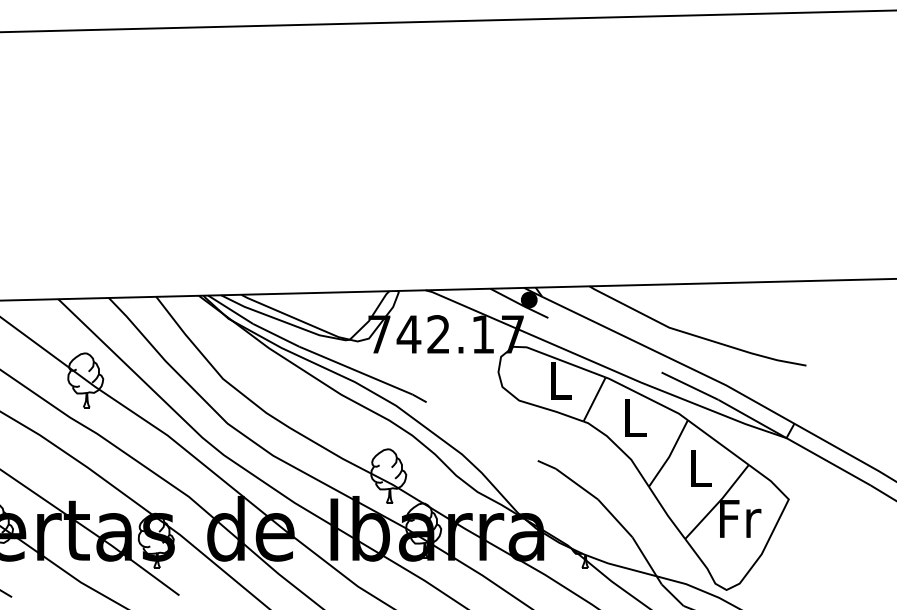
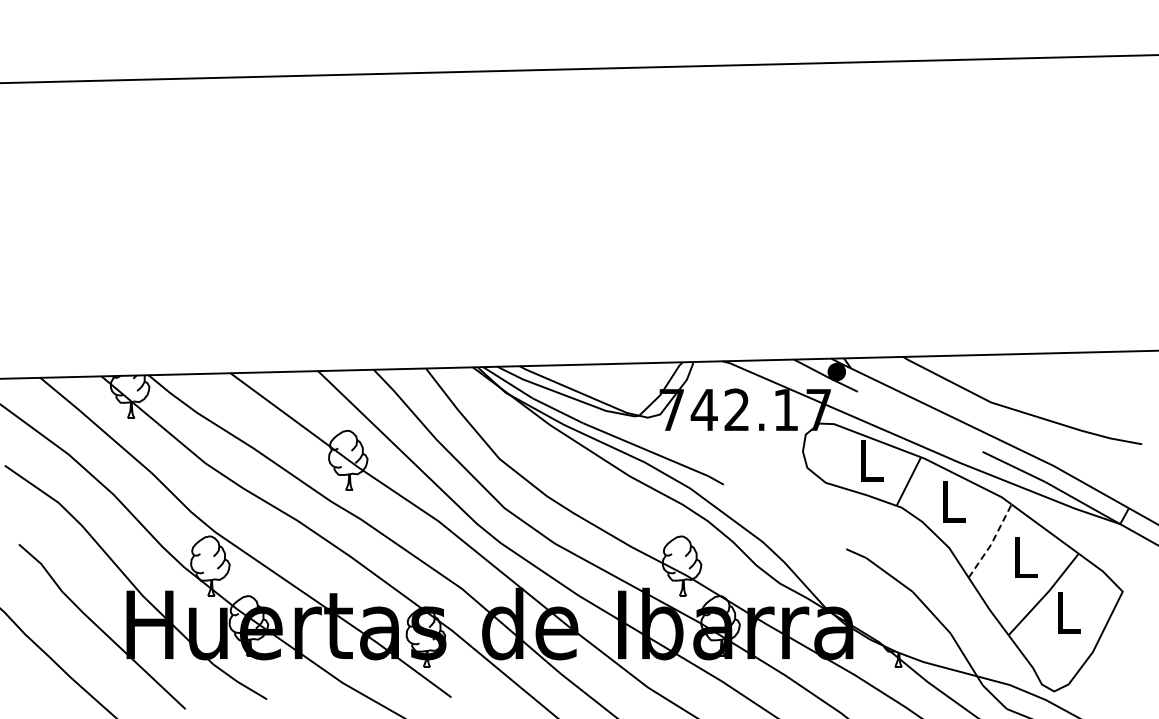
line: (670, 454) -> (992, 542), solid -> dashed
text: (740, 518) -> (1069, 612), Fr -> L

